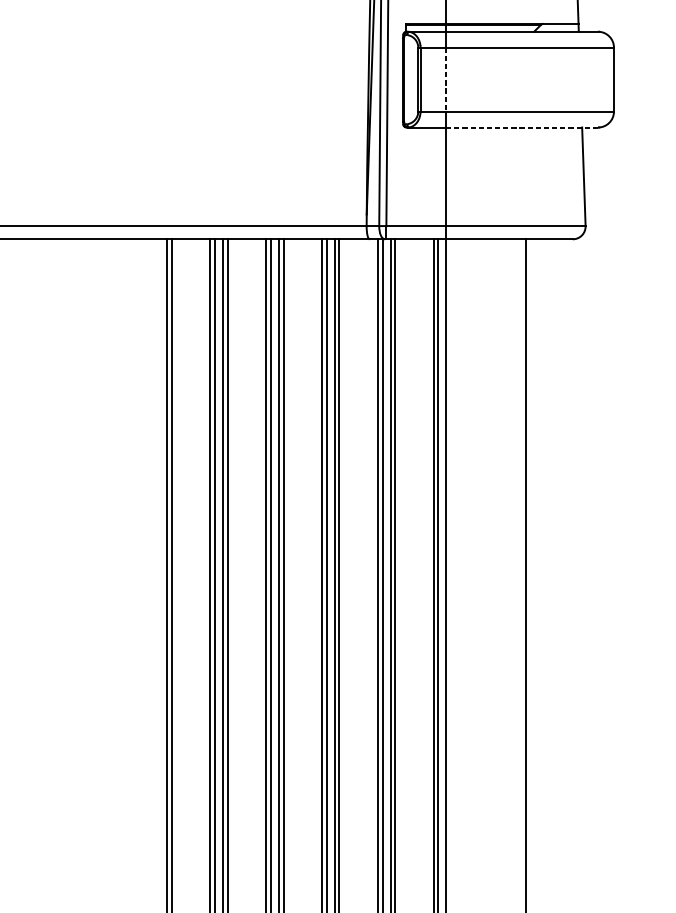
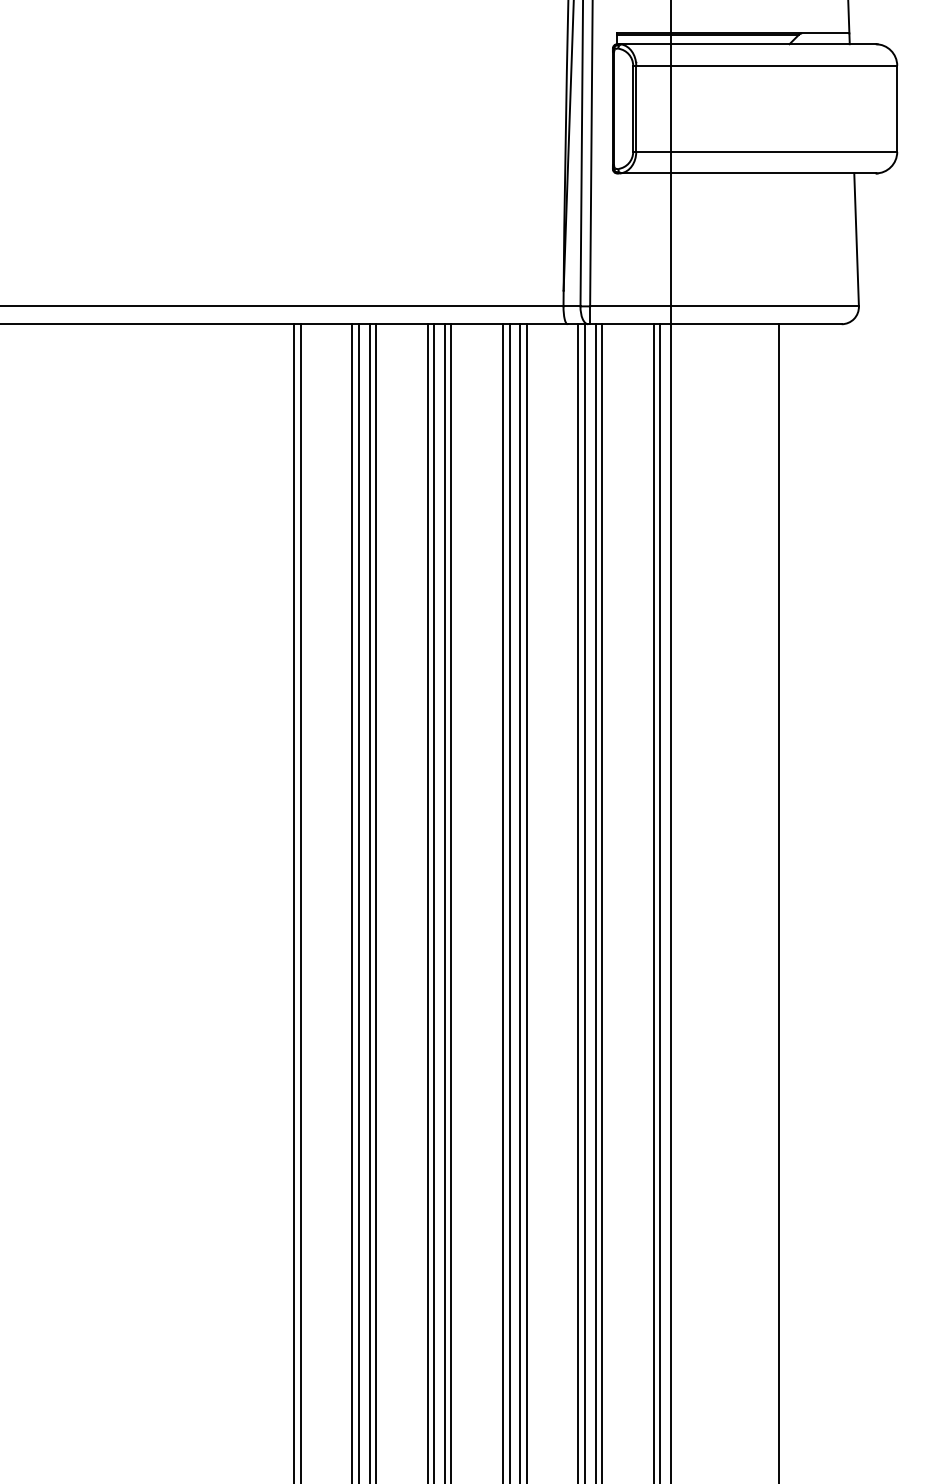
line: (446, 80) -> (671, 109), dashed -> solid
line: (521, 127) -> (772, 173), dashed -> solid

